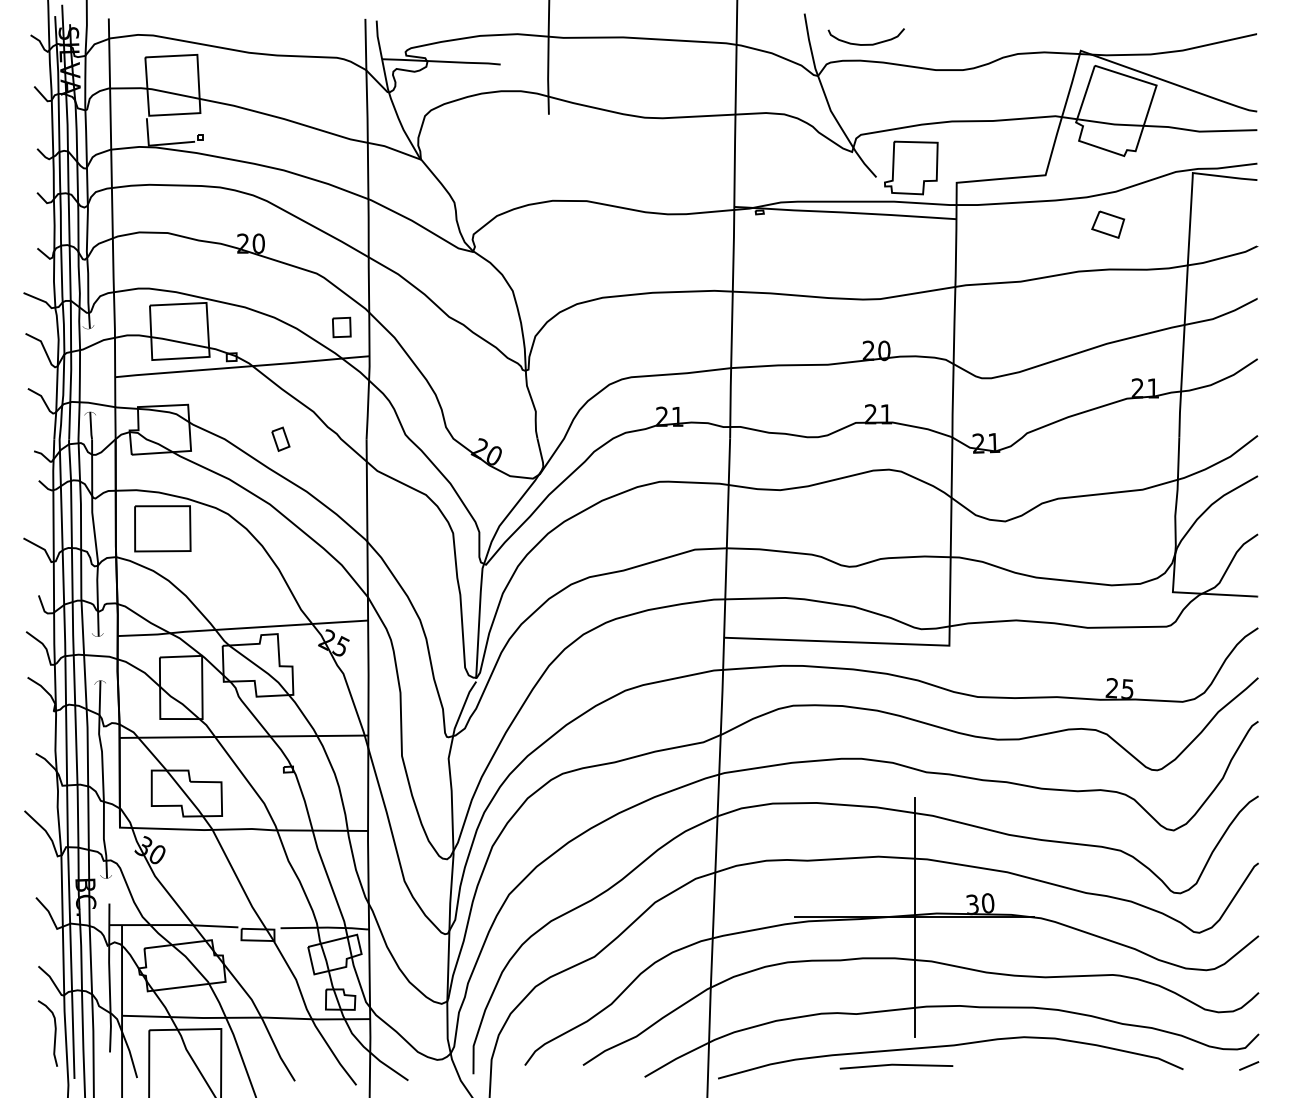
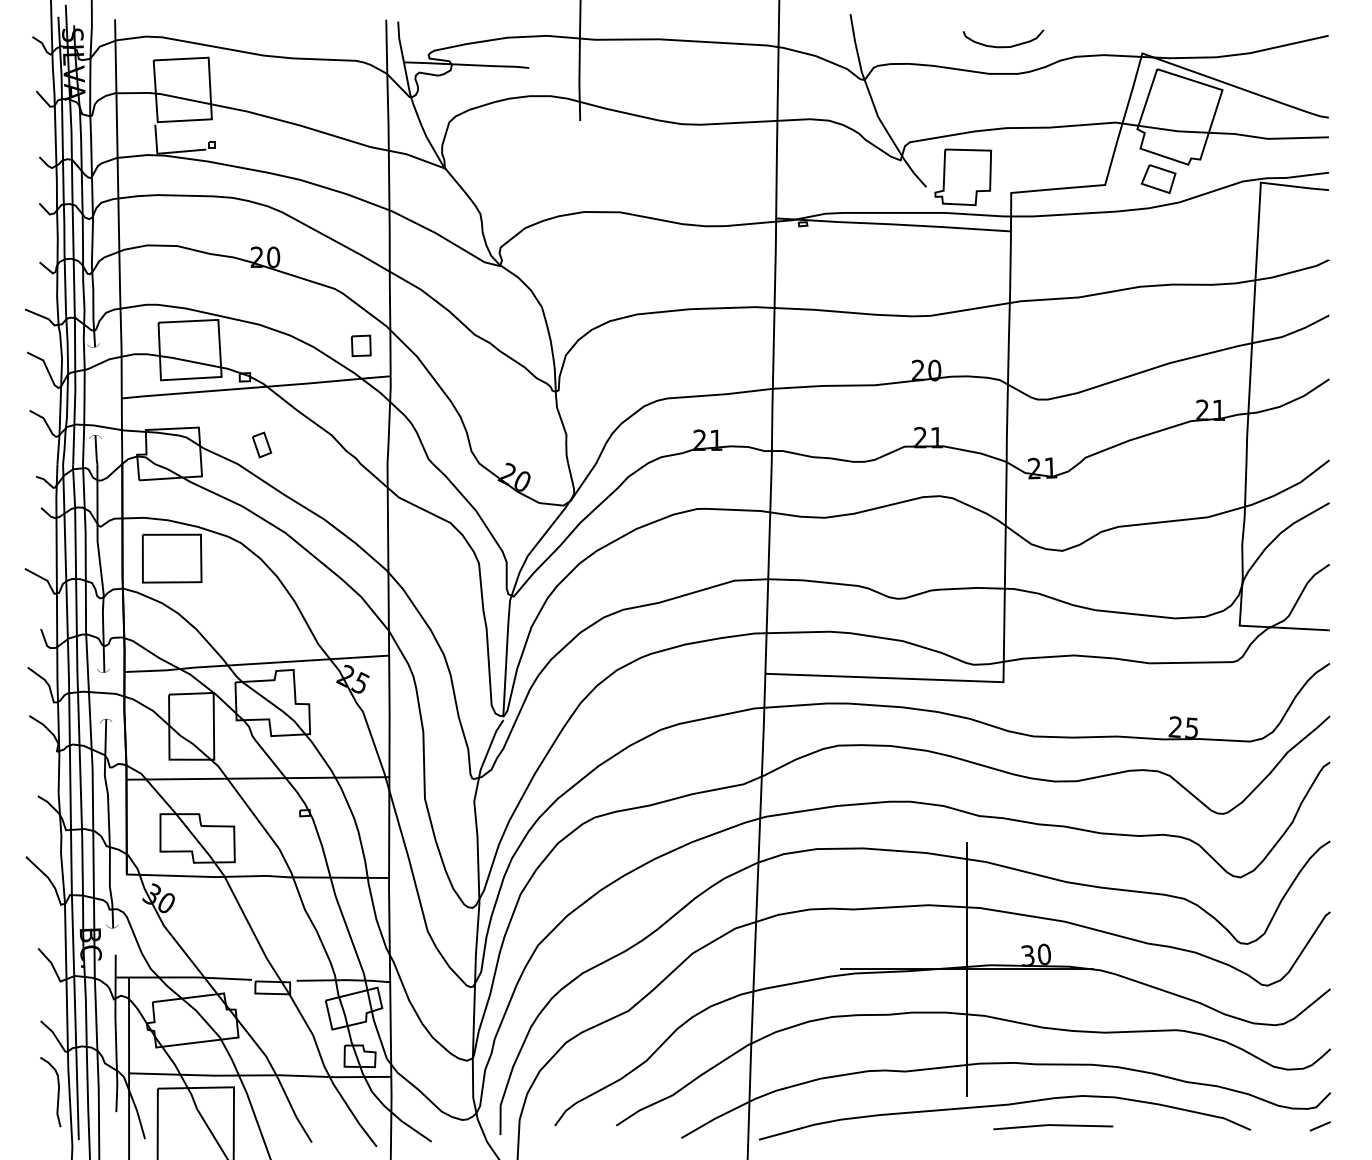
curve: (868, 43) -> (1005, 45), moved
part: (1108, 224) -> (1158, 178), moved
part: (280, 438) -> (261, 444), moved
line: (896, 1065) -> (1053, 1125), moved

